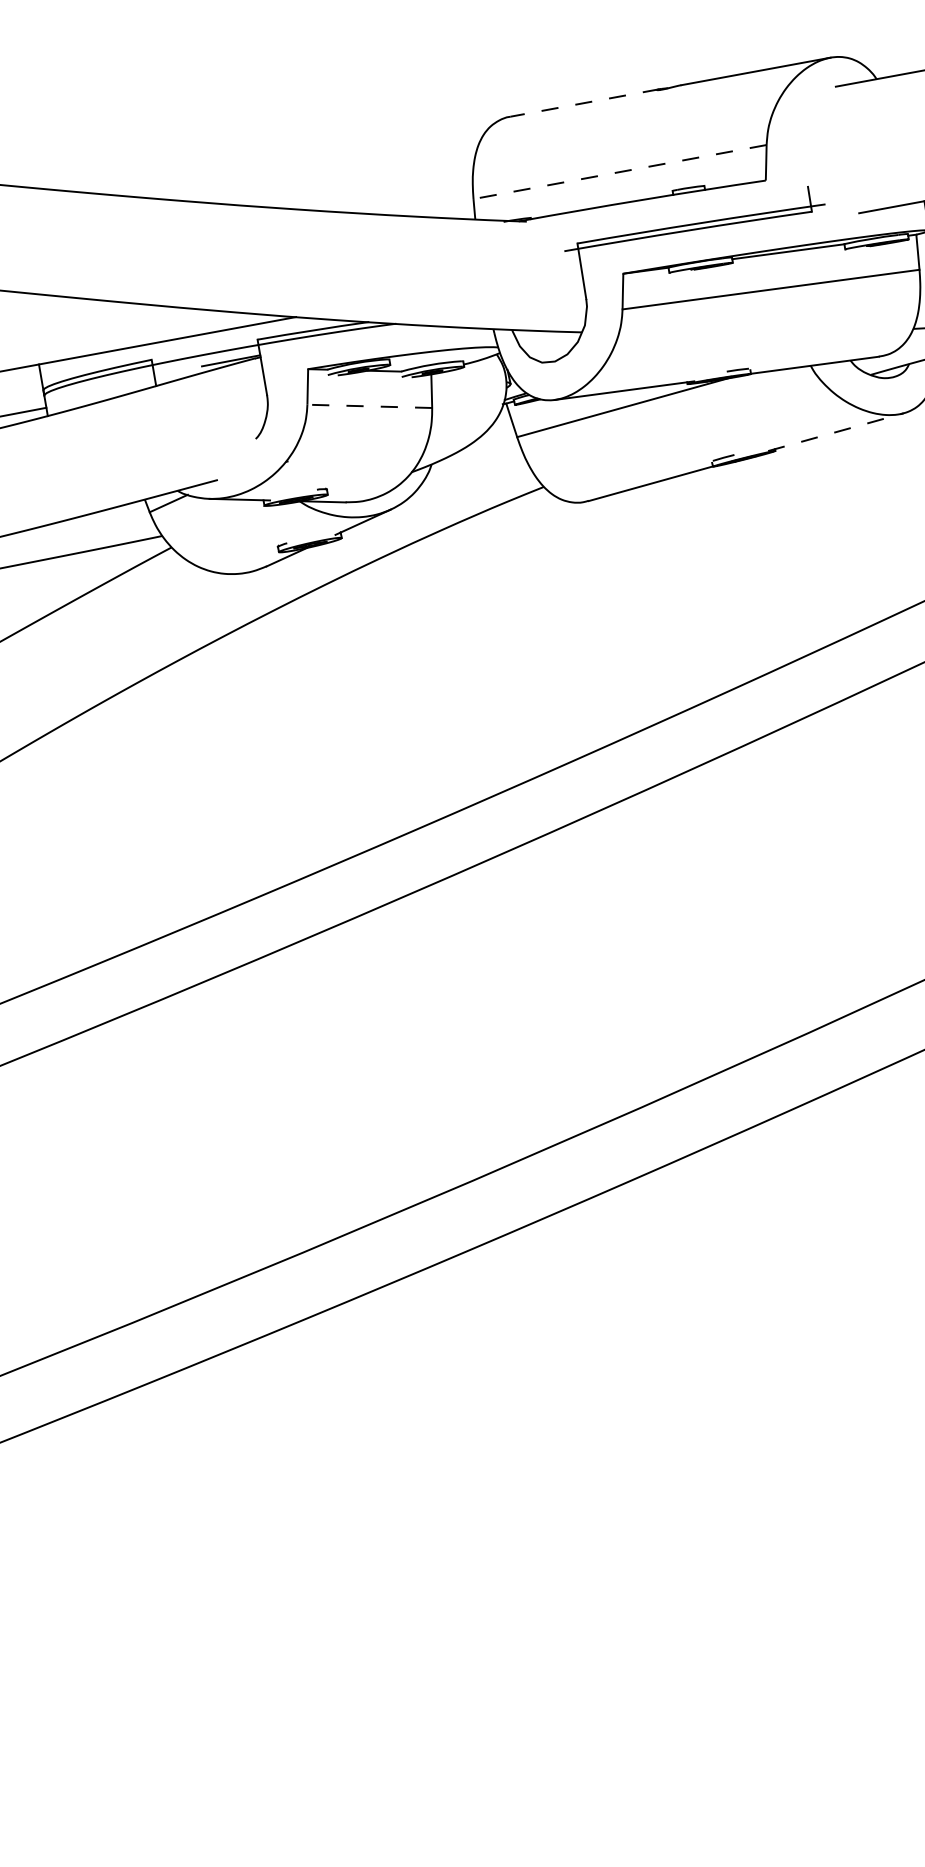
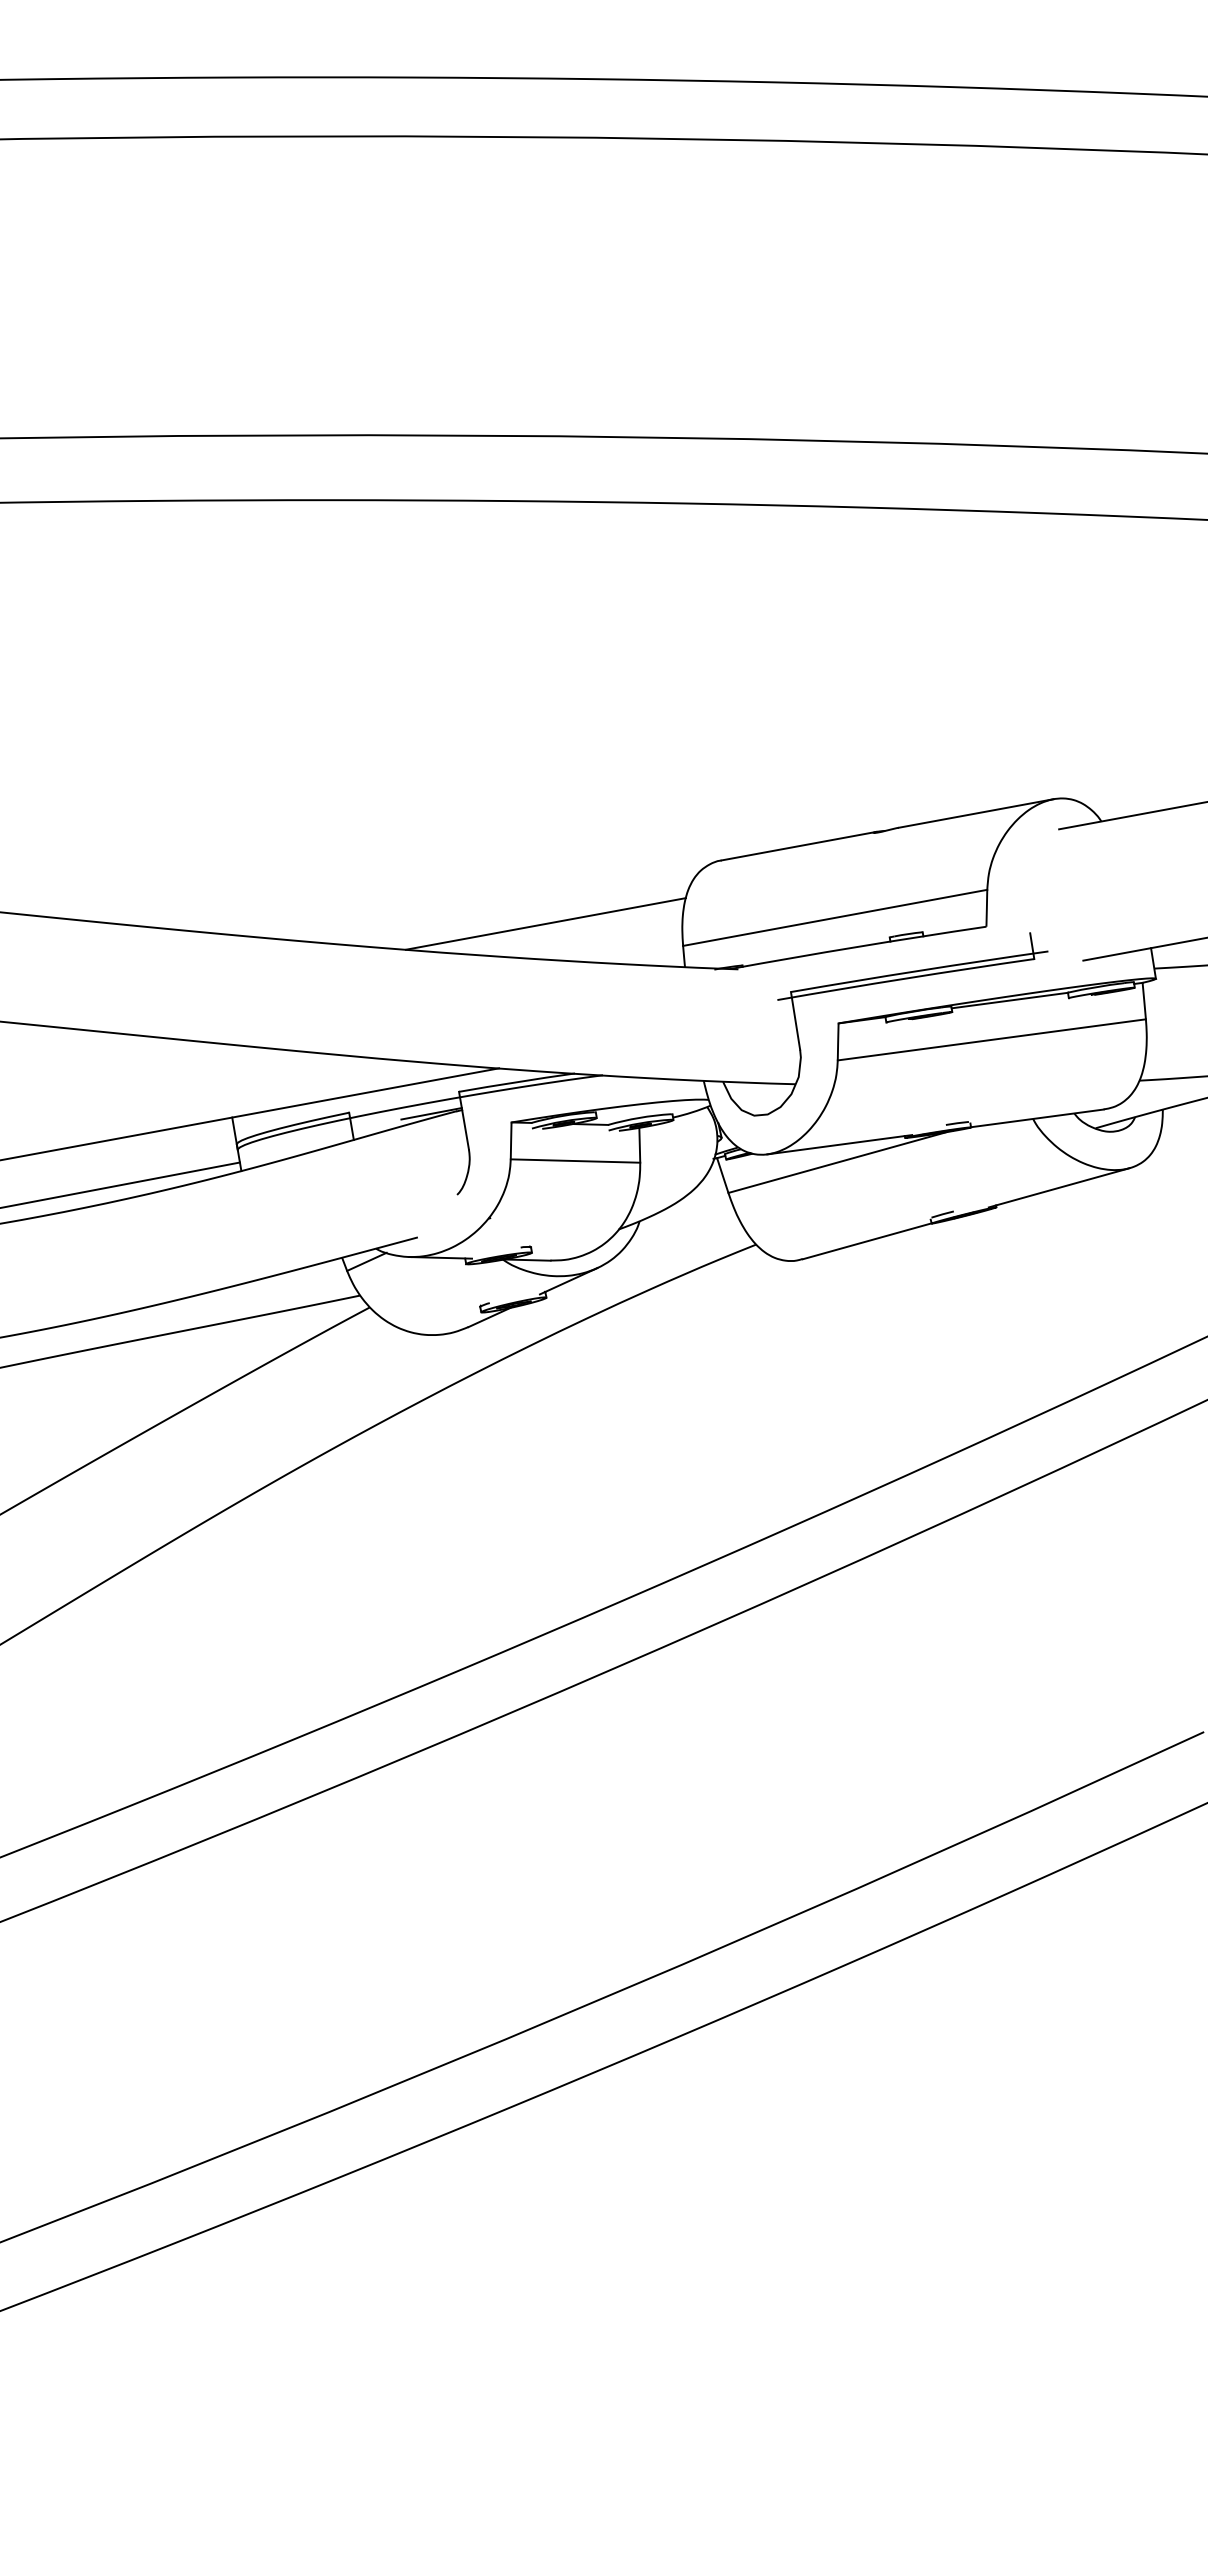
line: (584, 103) -> (798, 846), dashed -> solid
line: (620, 171) -> (835, 917), dashed -> solid
line: (340, 177) -> (545, 923), added
line: (369, 406) -> (575, 1161), dashed -> solid
line: (836, 431) -> (1059, 1187), dashed -> solid

